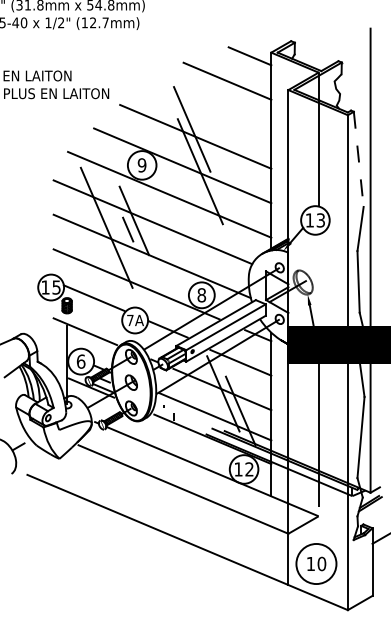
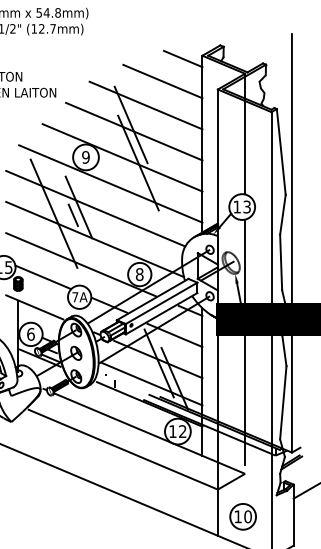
line: (208, 107) -> (145, 105), added
line: (358, 159) -> (281, 152), dashed -> solid
line: (318, 281) -> (244, 262), added
circle: (316, 563) -> (243, 516), size x0.71

